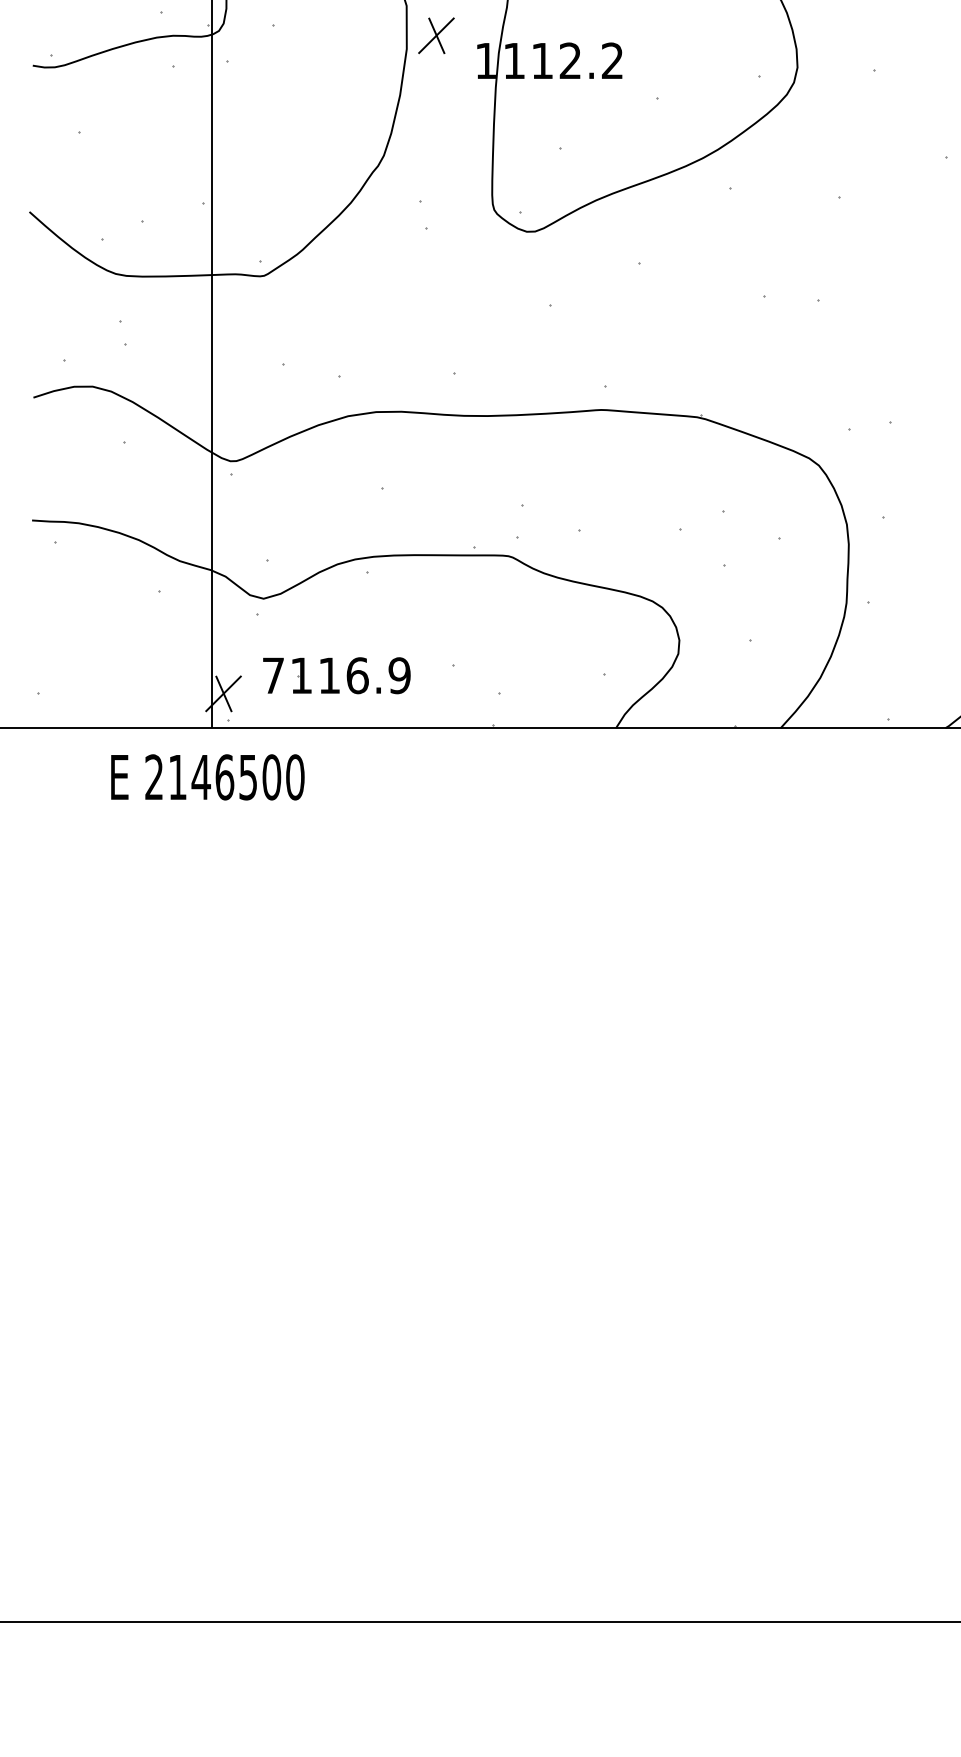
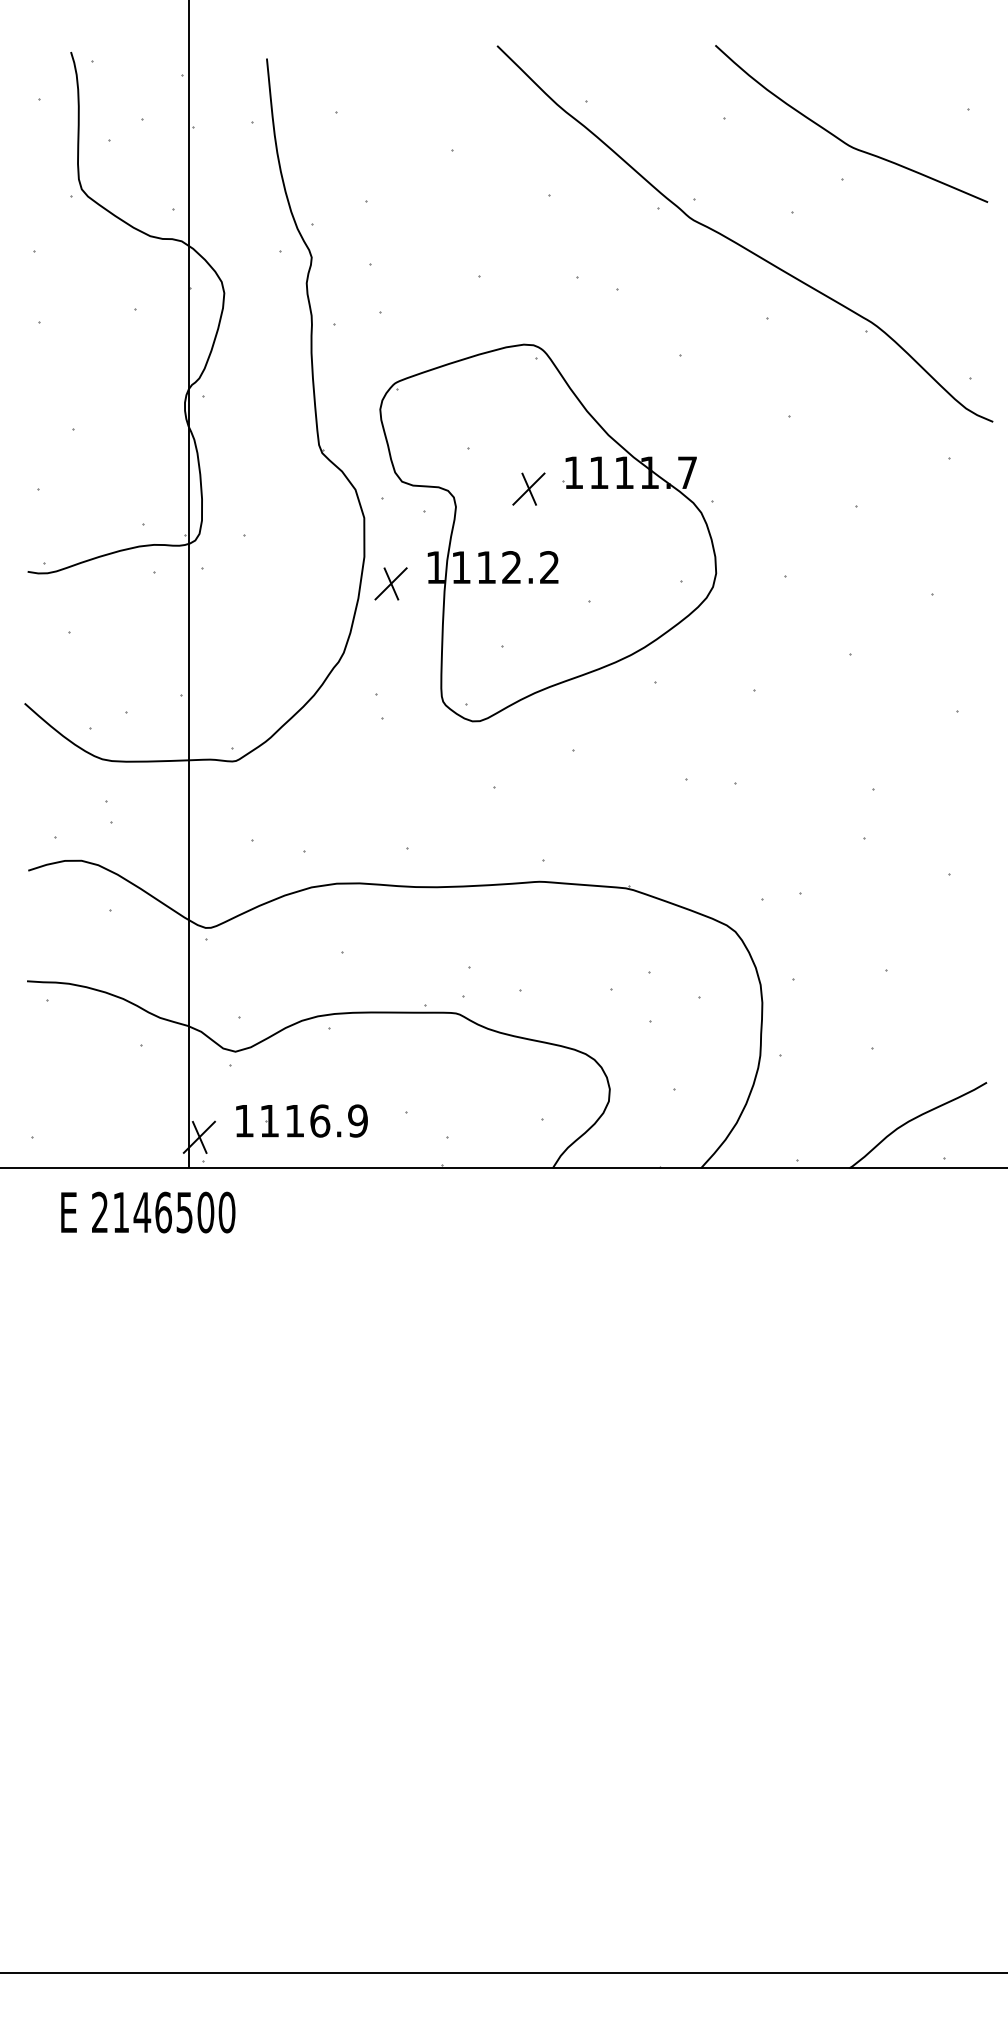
part: (435, 35) -> (390, 583), moved
text: (273, 676) -> (244, 1121), 7116.9 -> 1116.9
text: (208, 777) -> (148, 1212), moved

